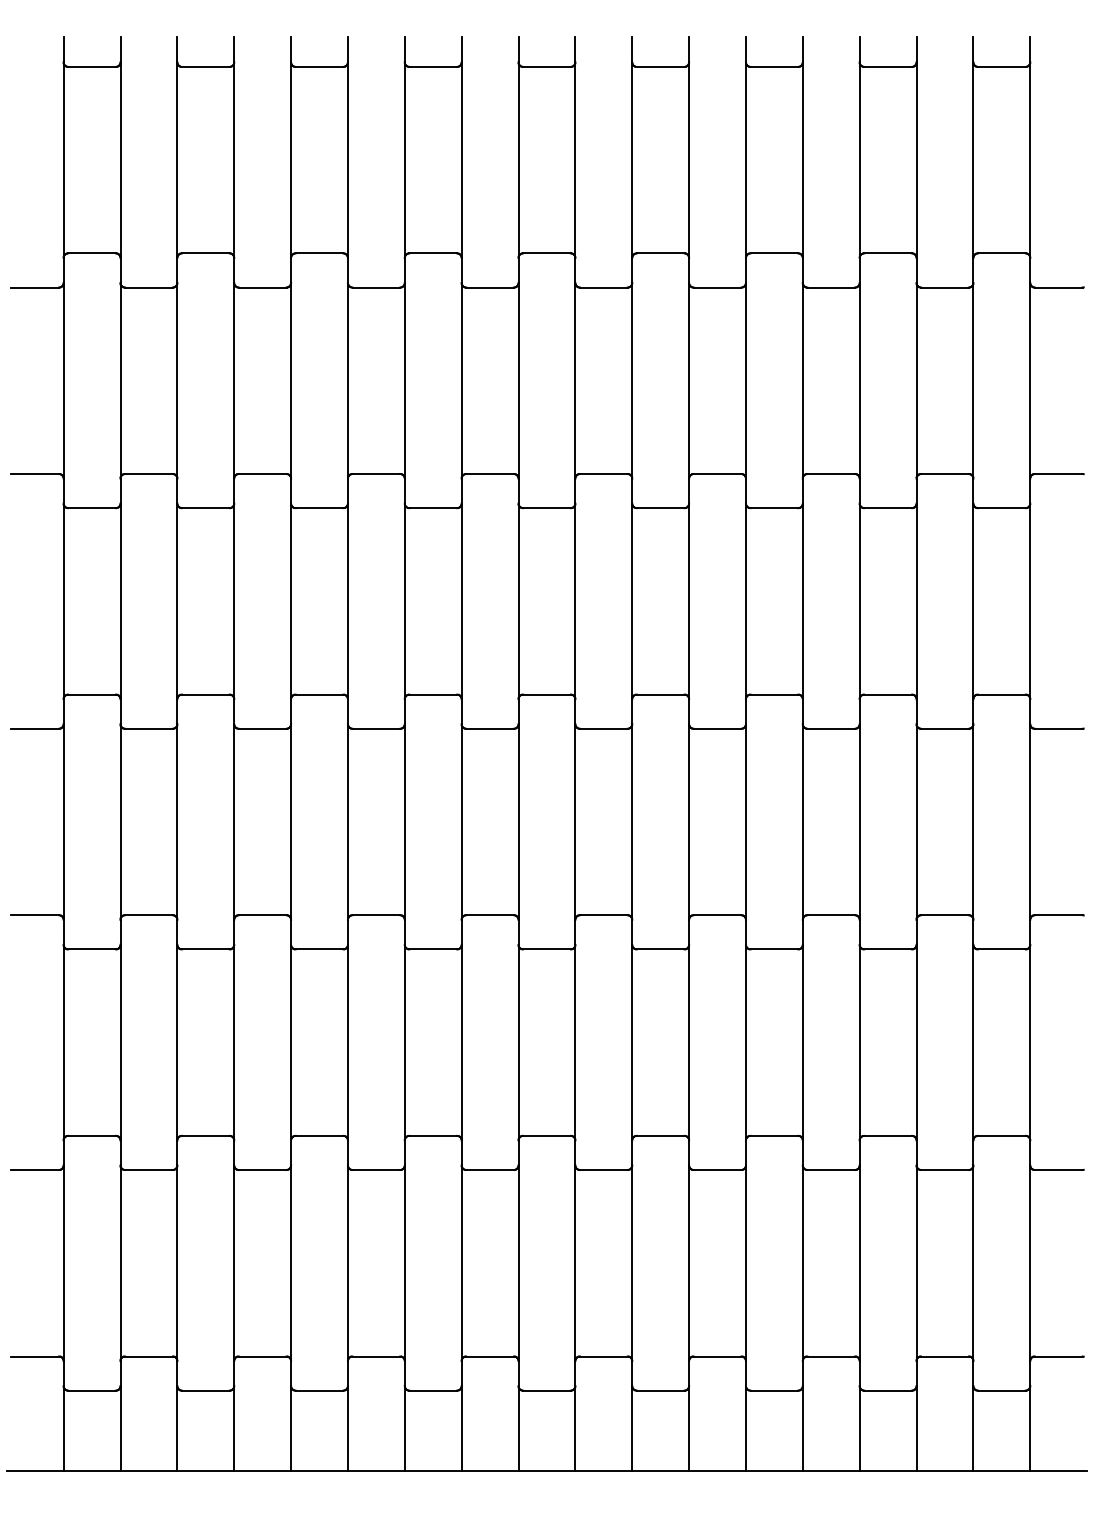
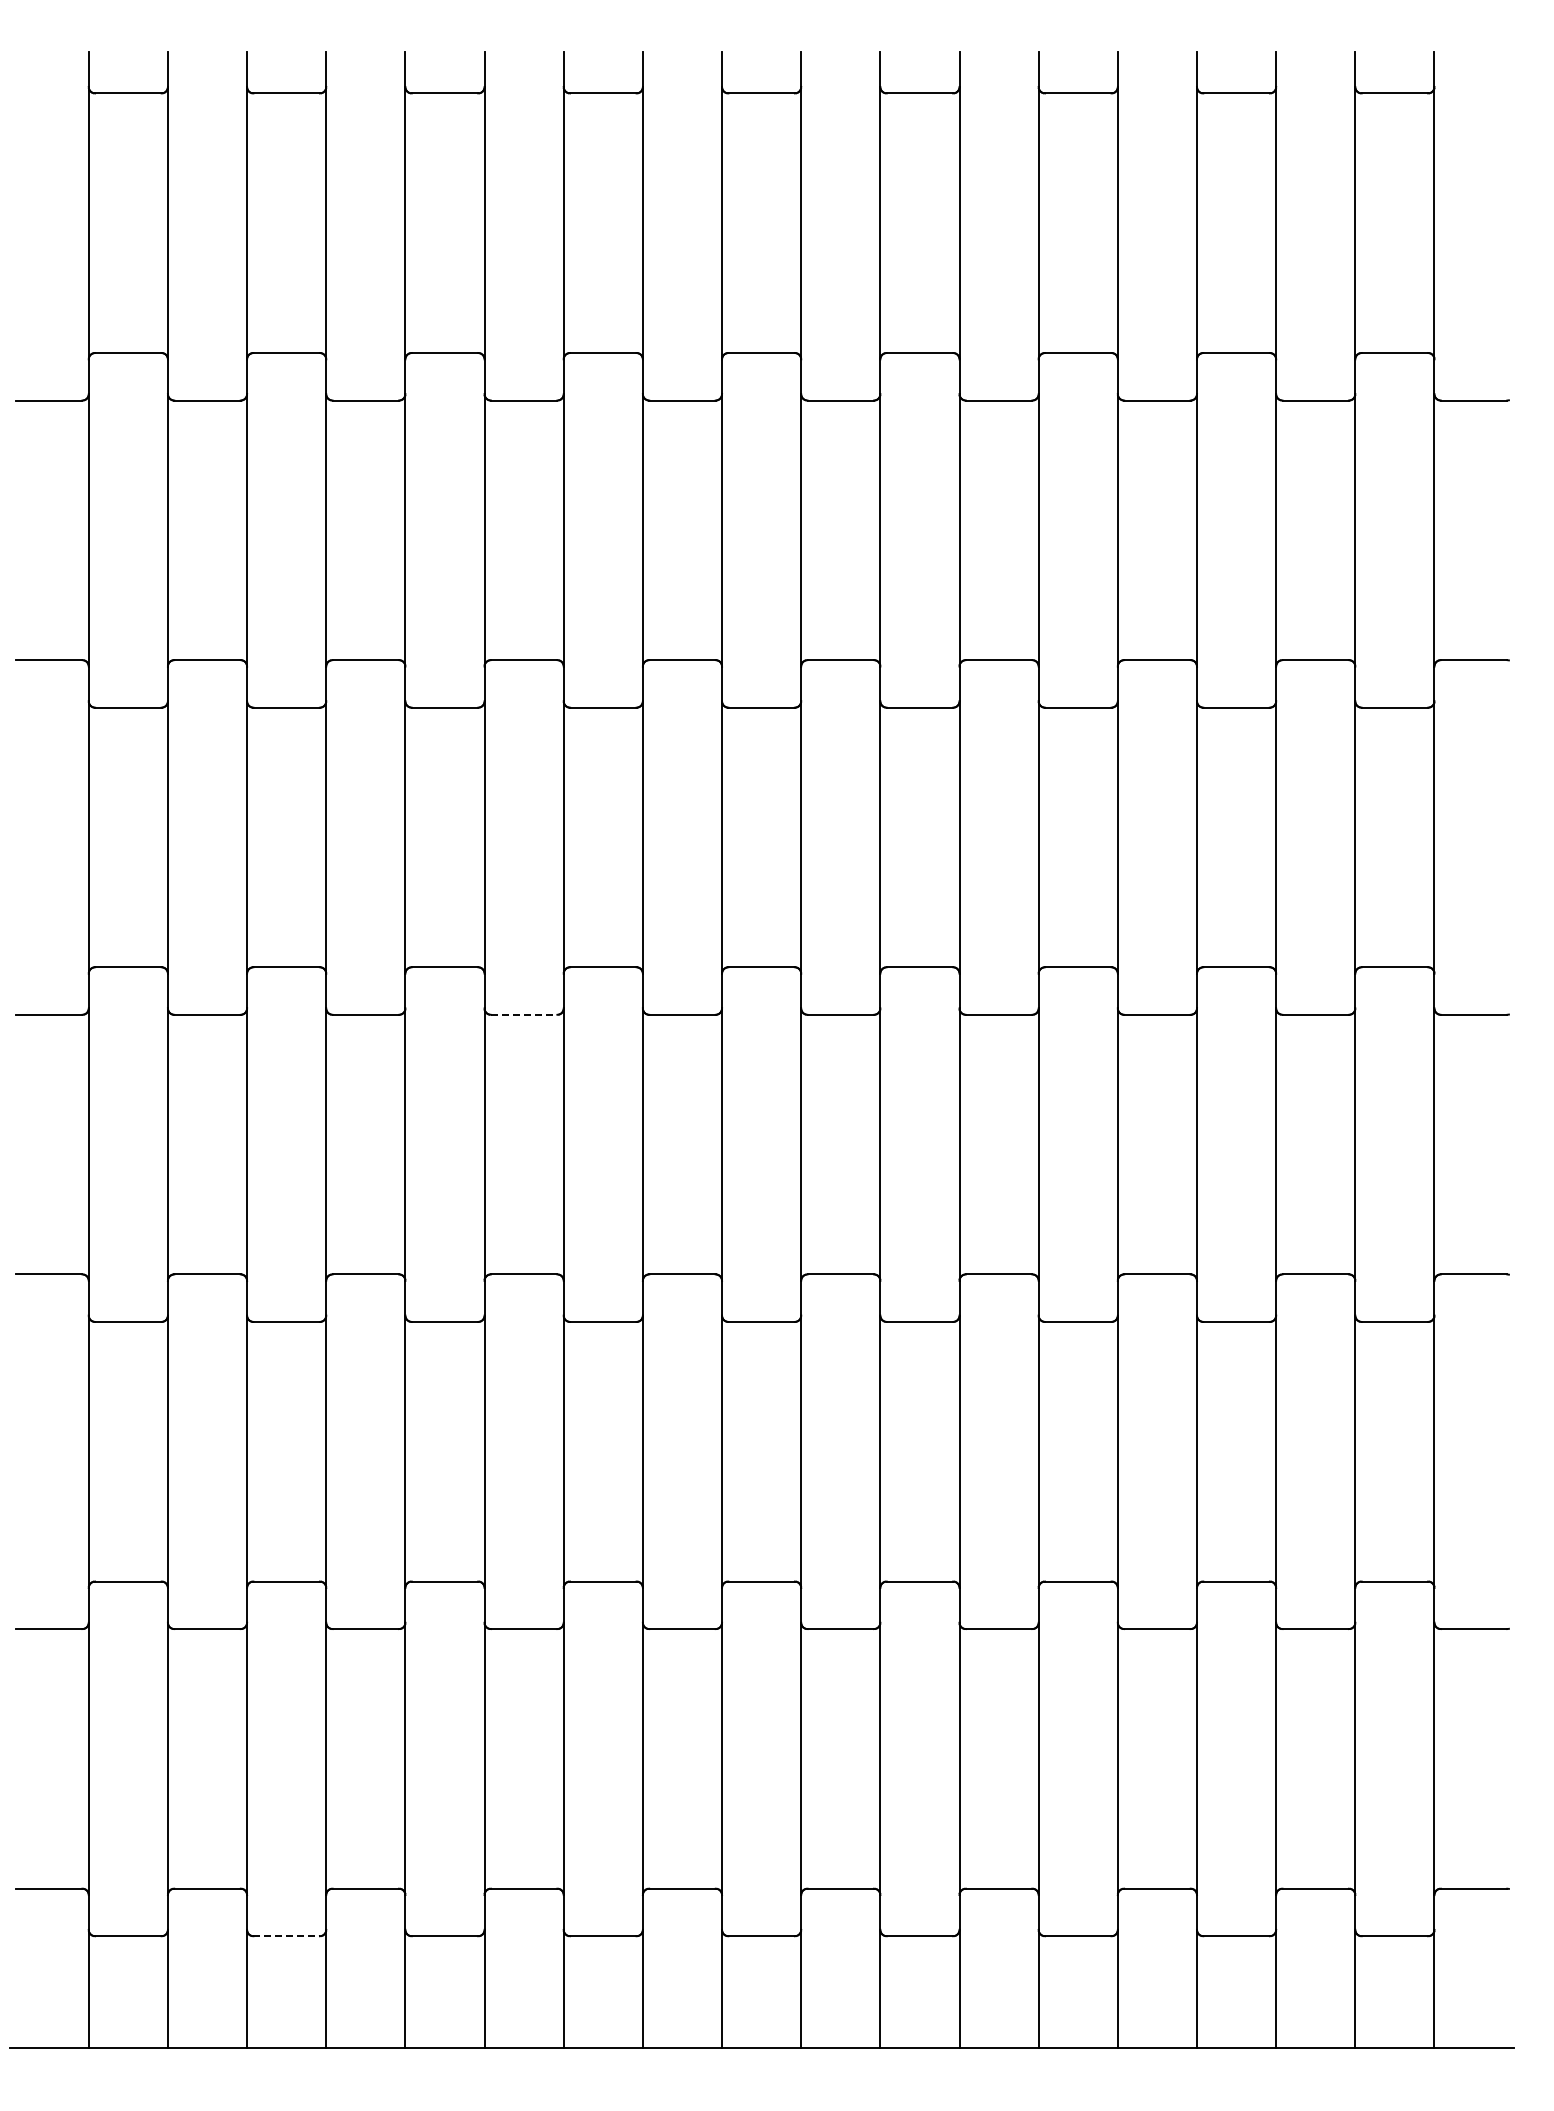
line: (376, 728) -> (524, 1014), solid -> dashed
line: (206, 1390) -> (287, 1936), solid -> dashed

